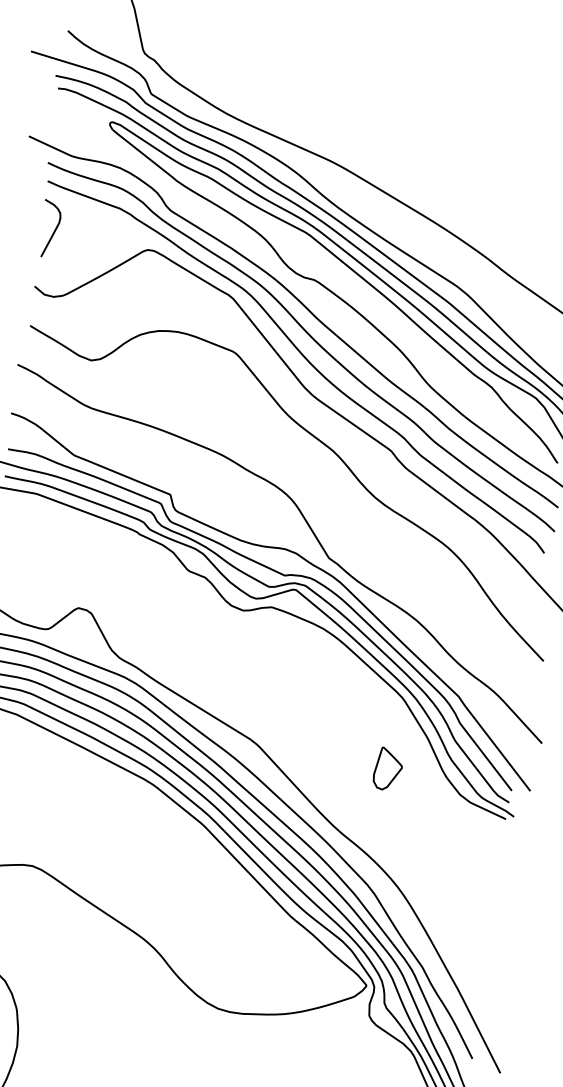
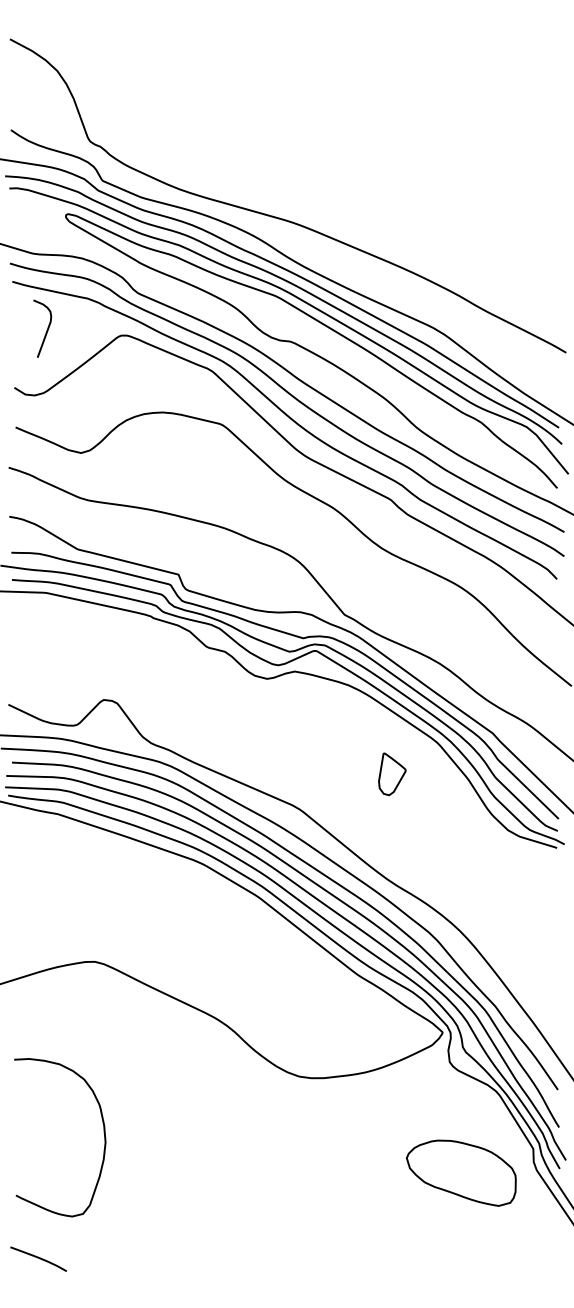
curve: (53, 231) -> (46, 330), moved
part: (388, 769) -> (392, 774), moved

